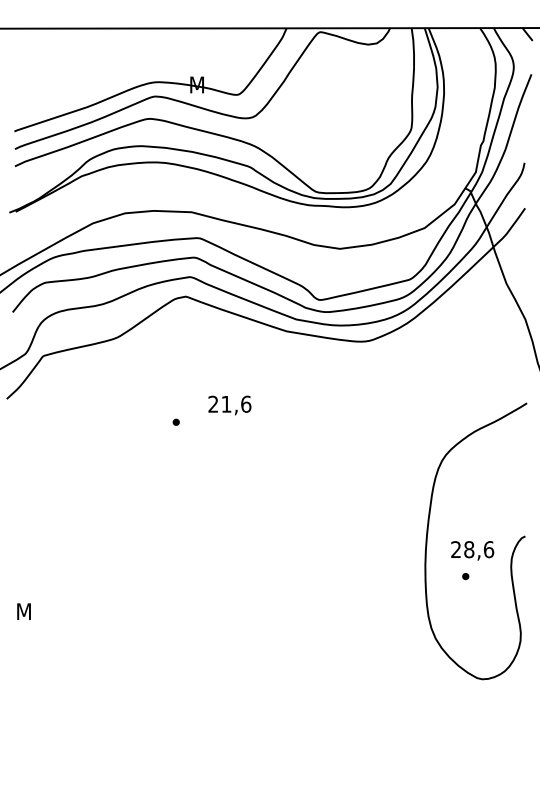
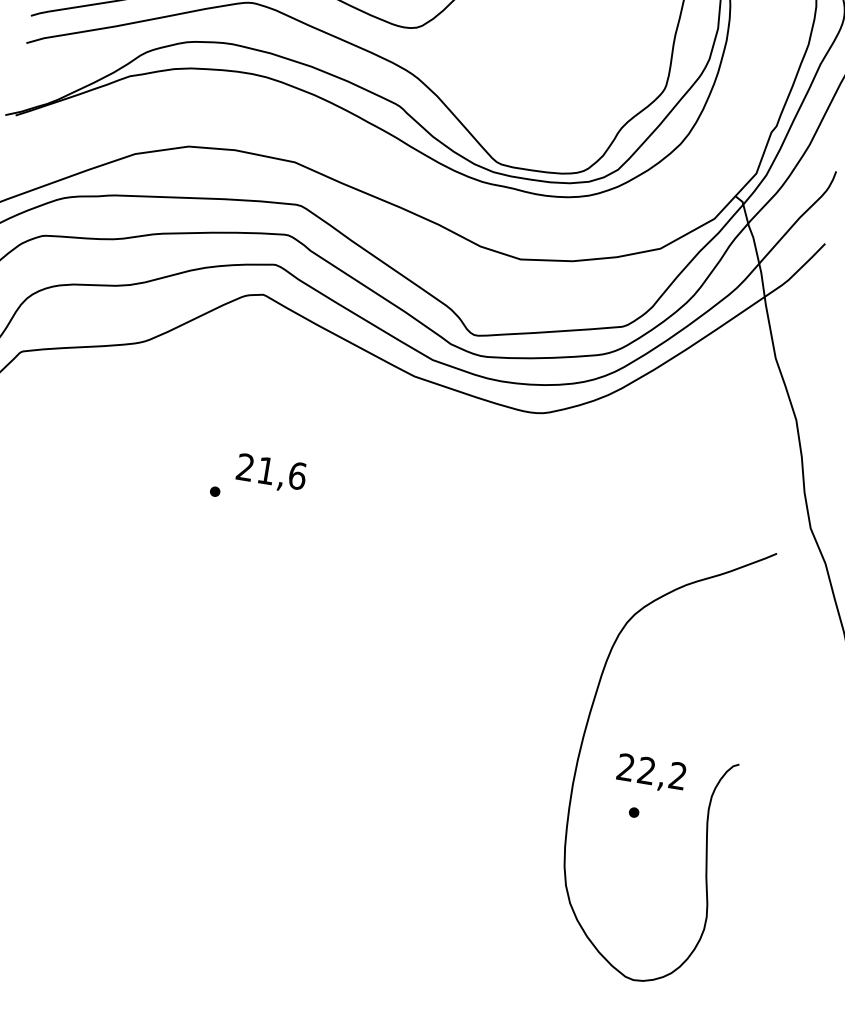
text: (229, 405) -> (270, 473), moved
text: (479, 549) -> (663, 773), 28,6 -> 22,2

